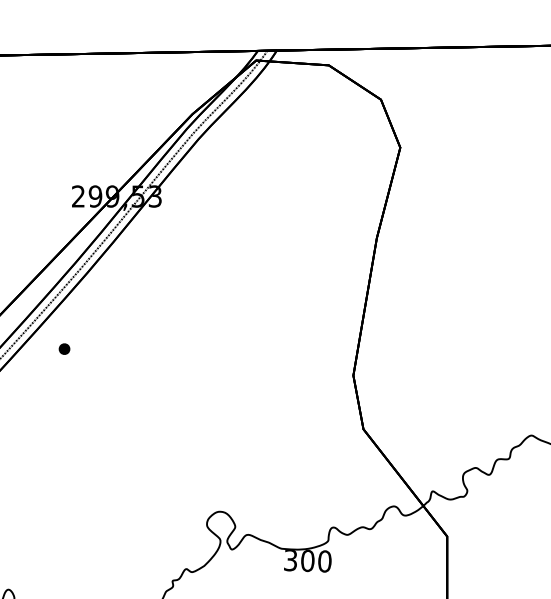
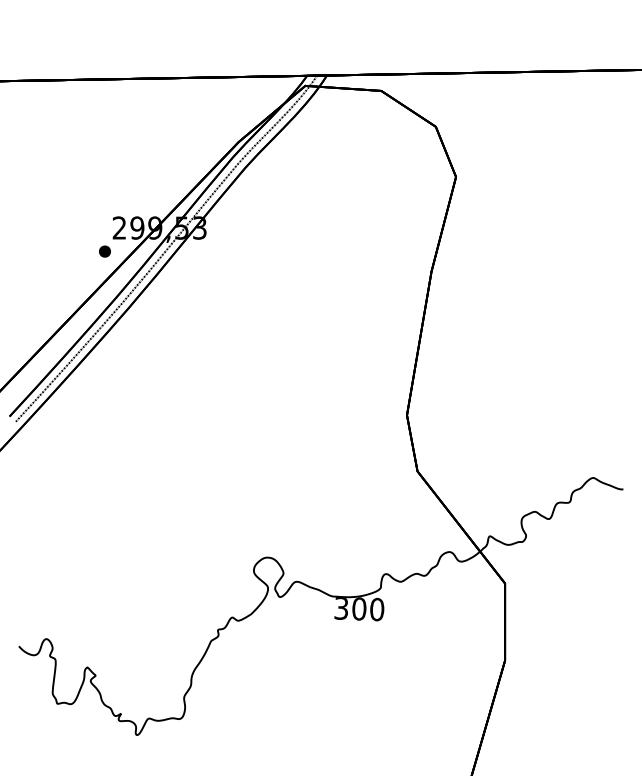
part: (64, 349) -> (104, 251), moved

